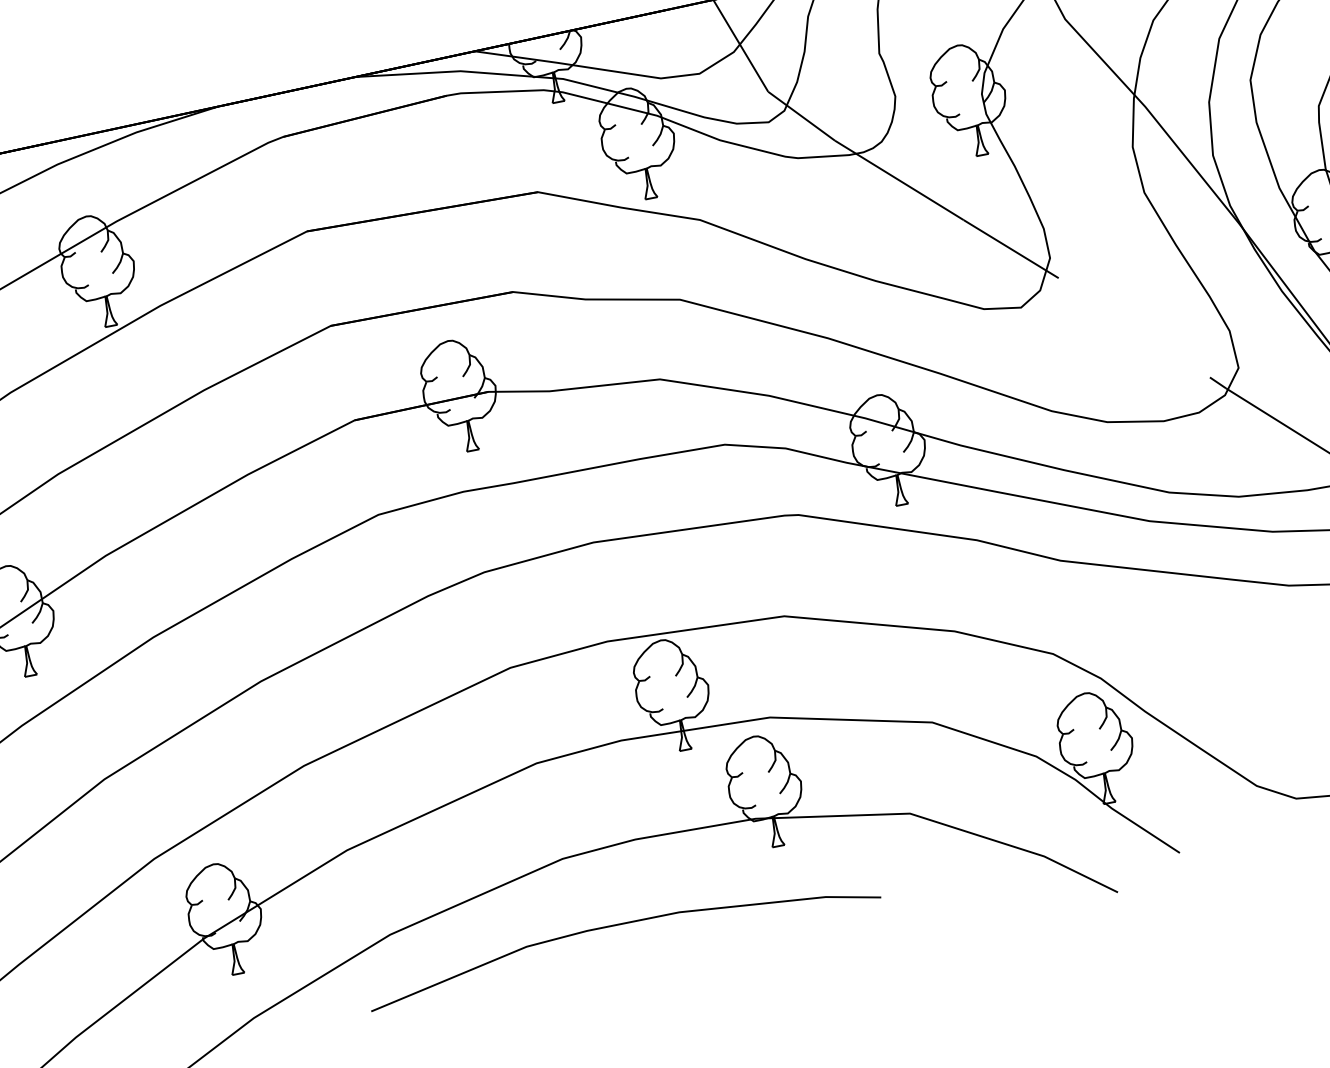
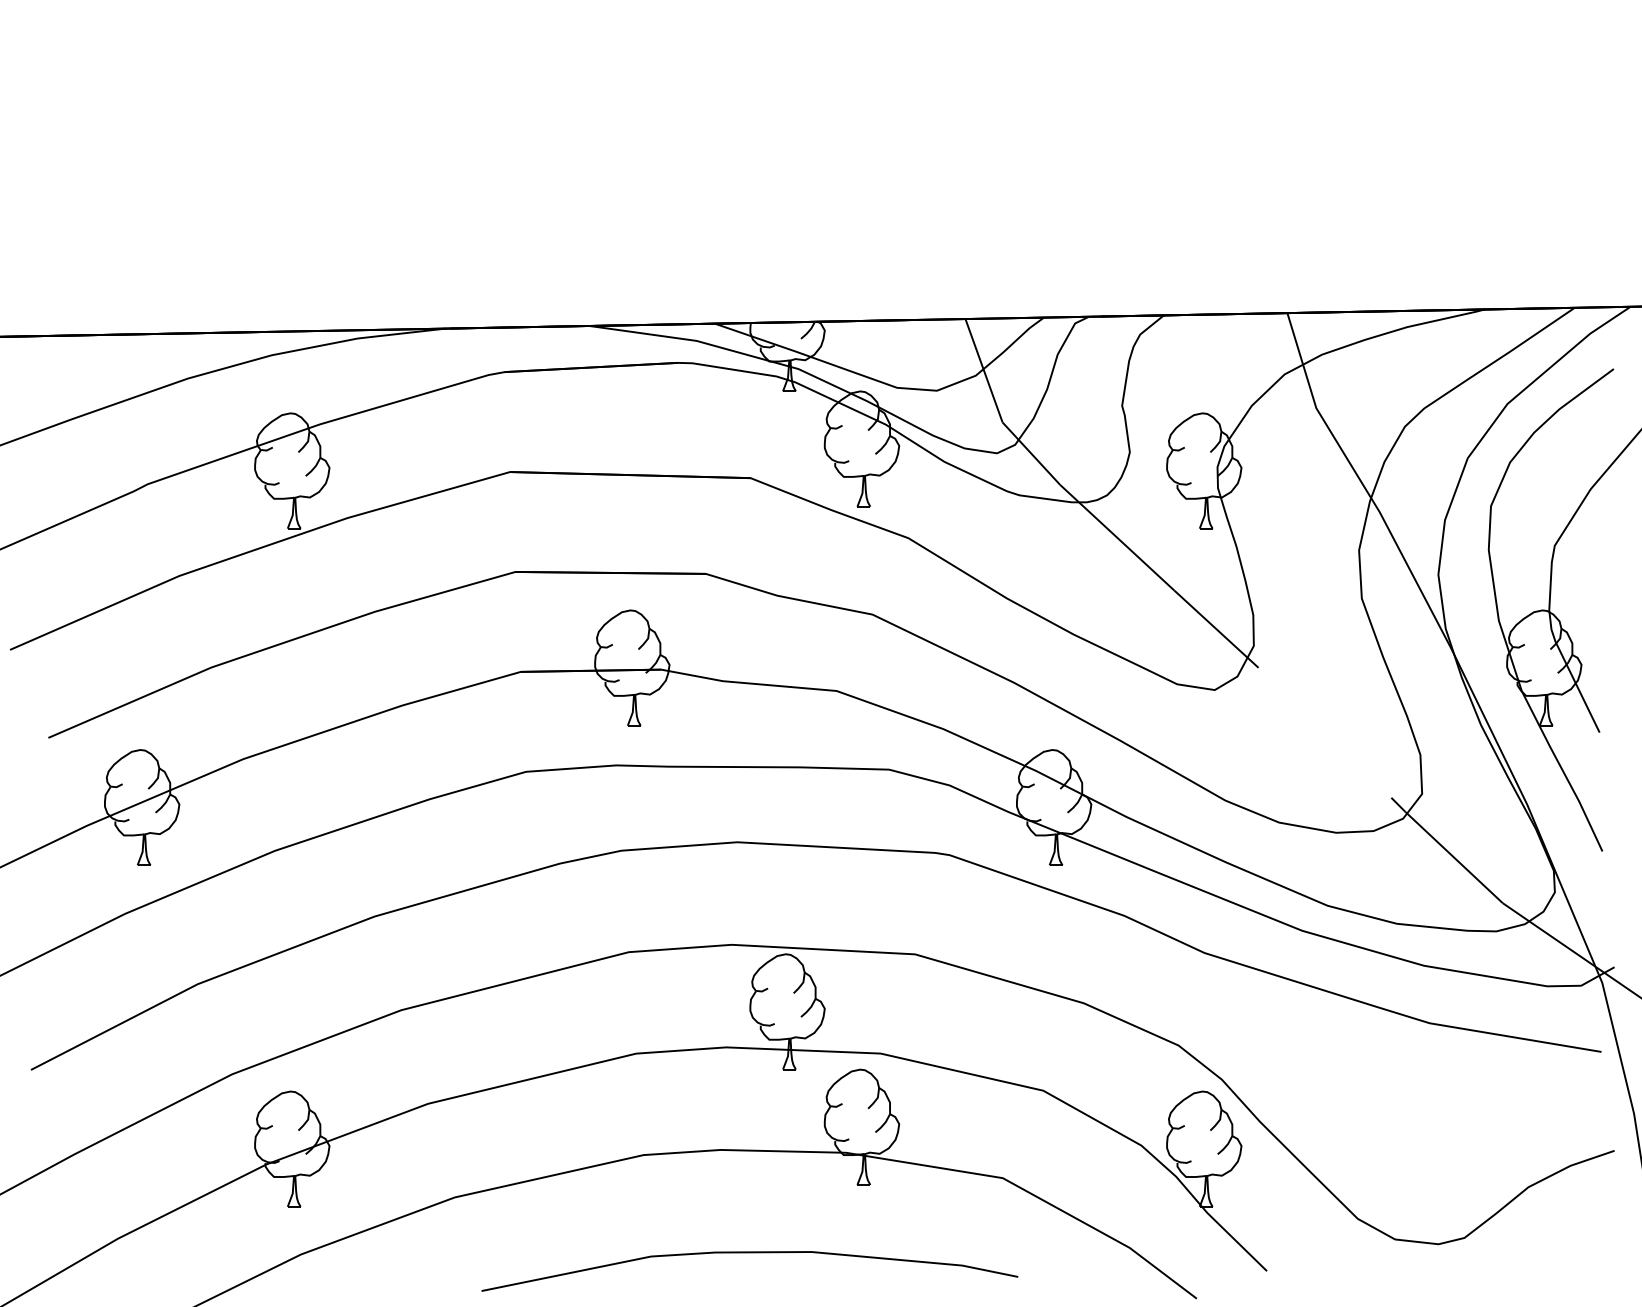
curve: (620, 925) -> (749, 1253), moved

